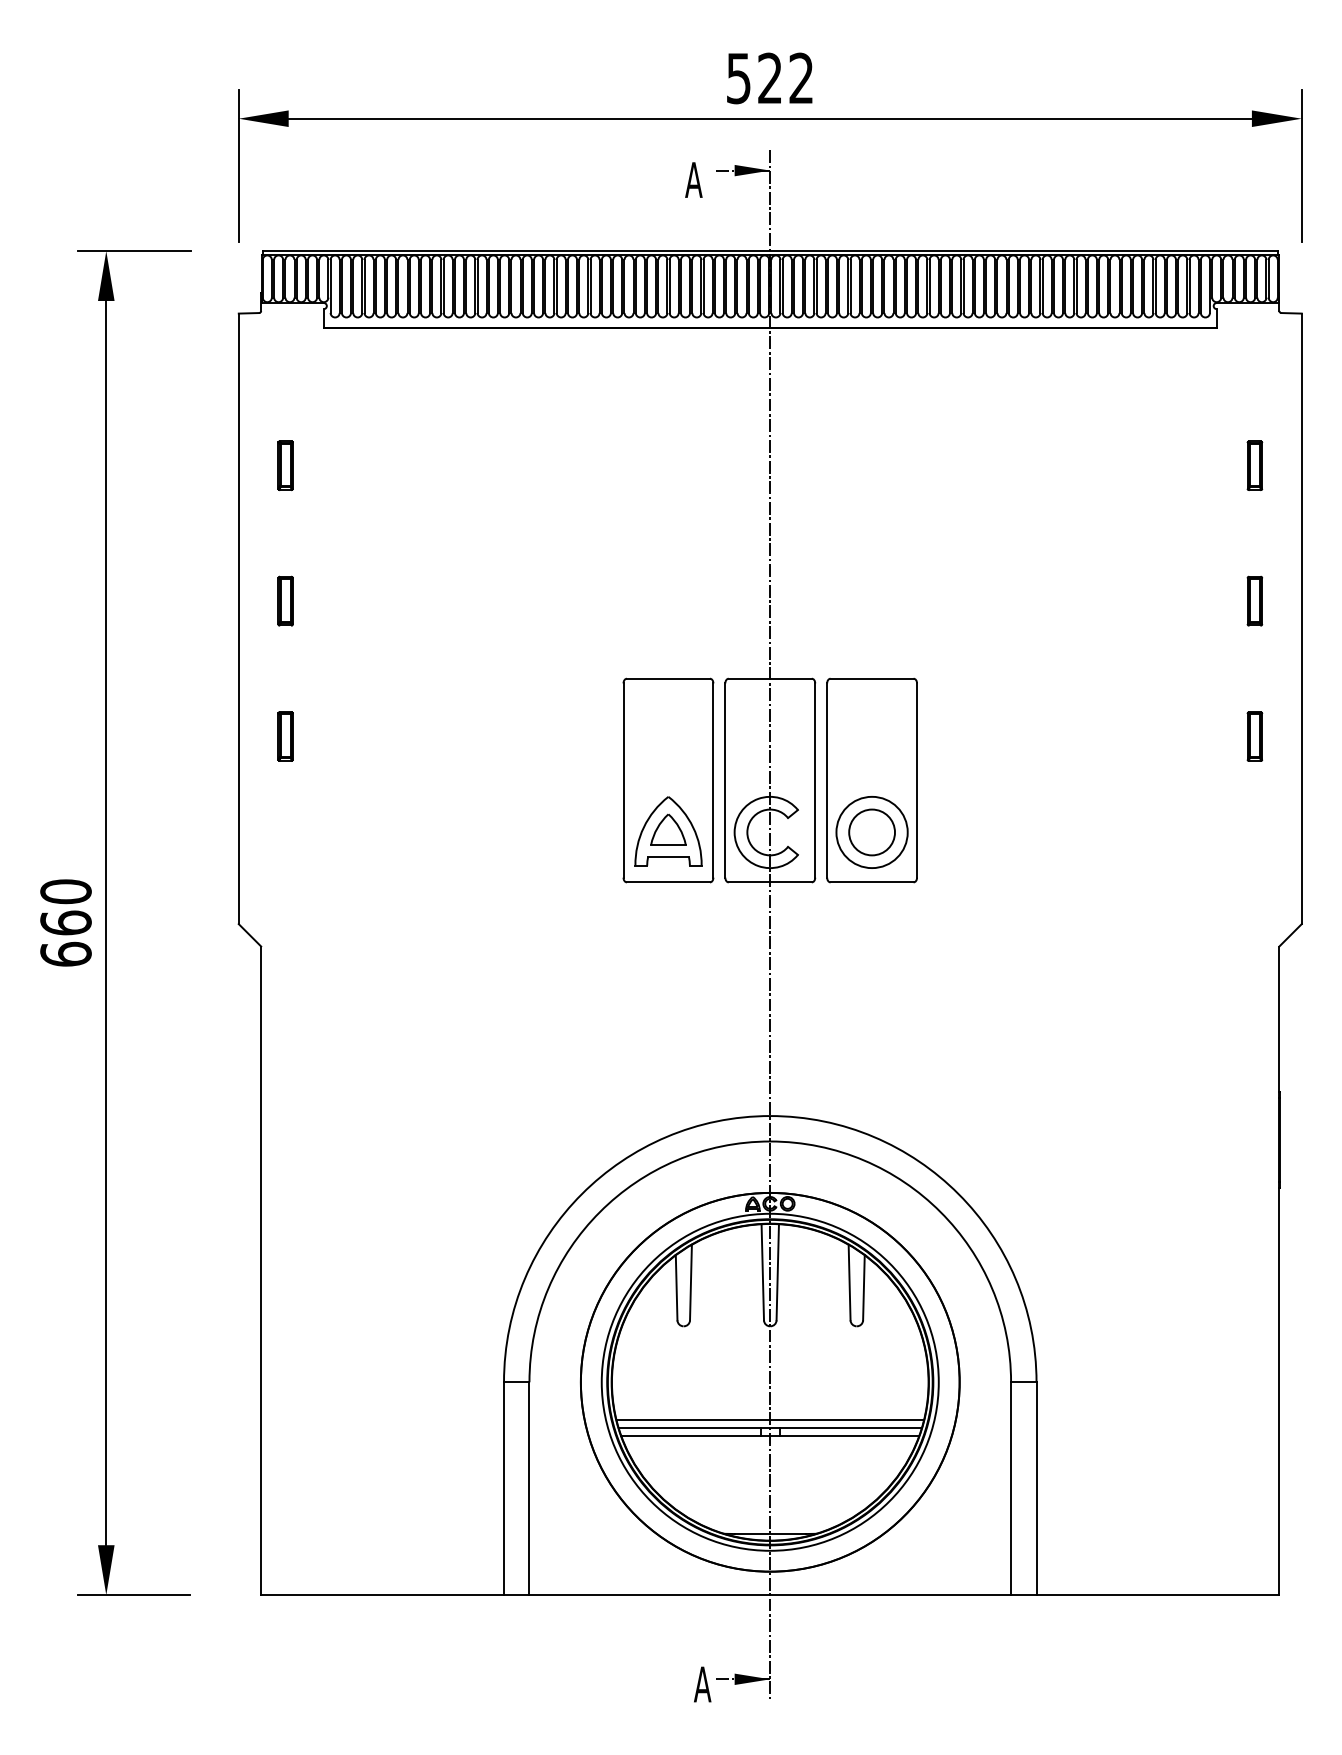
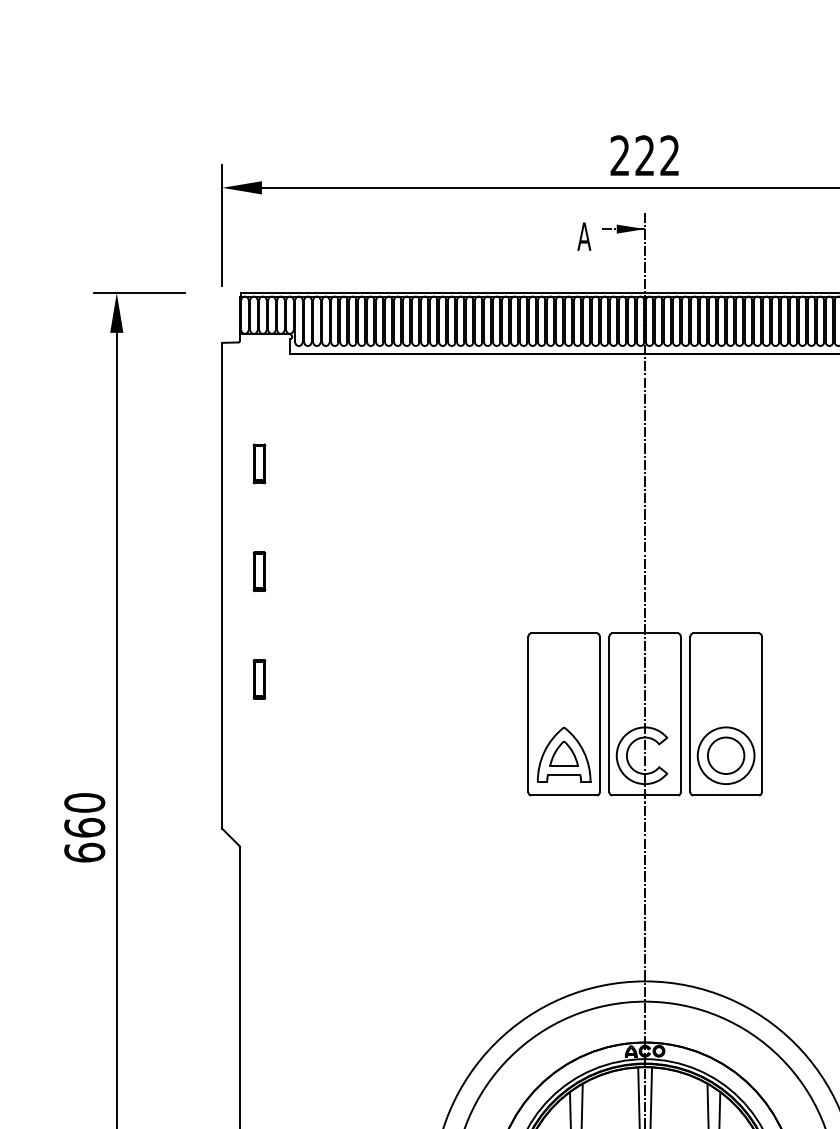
text: (738, 78) -> (619, 155), 522 -> 222

